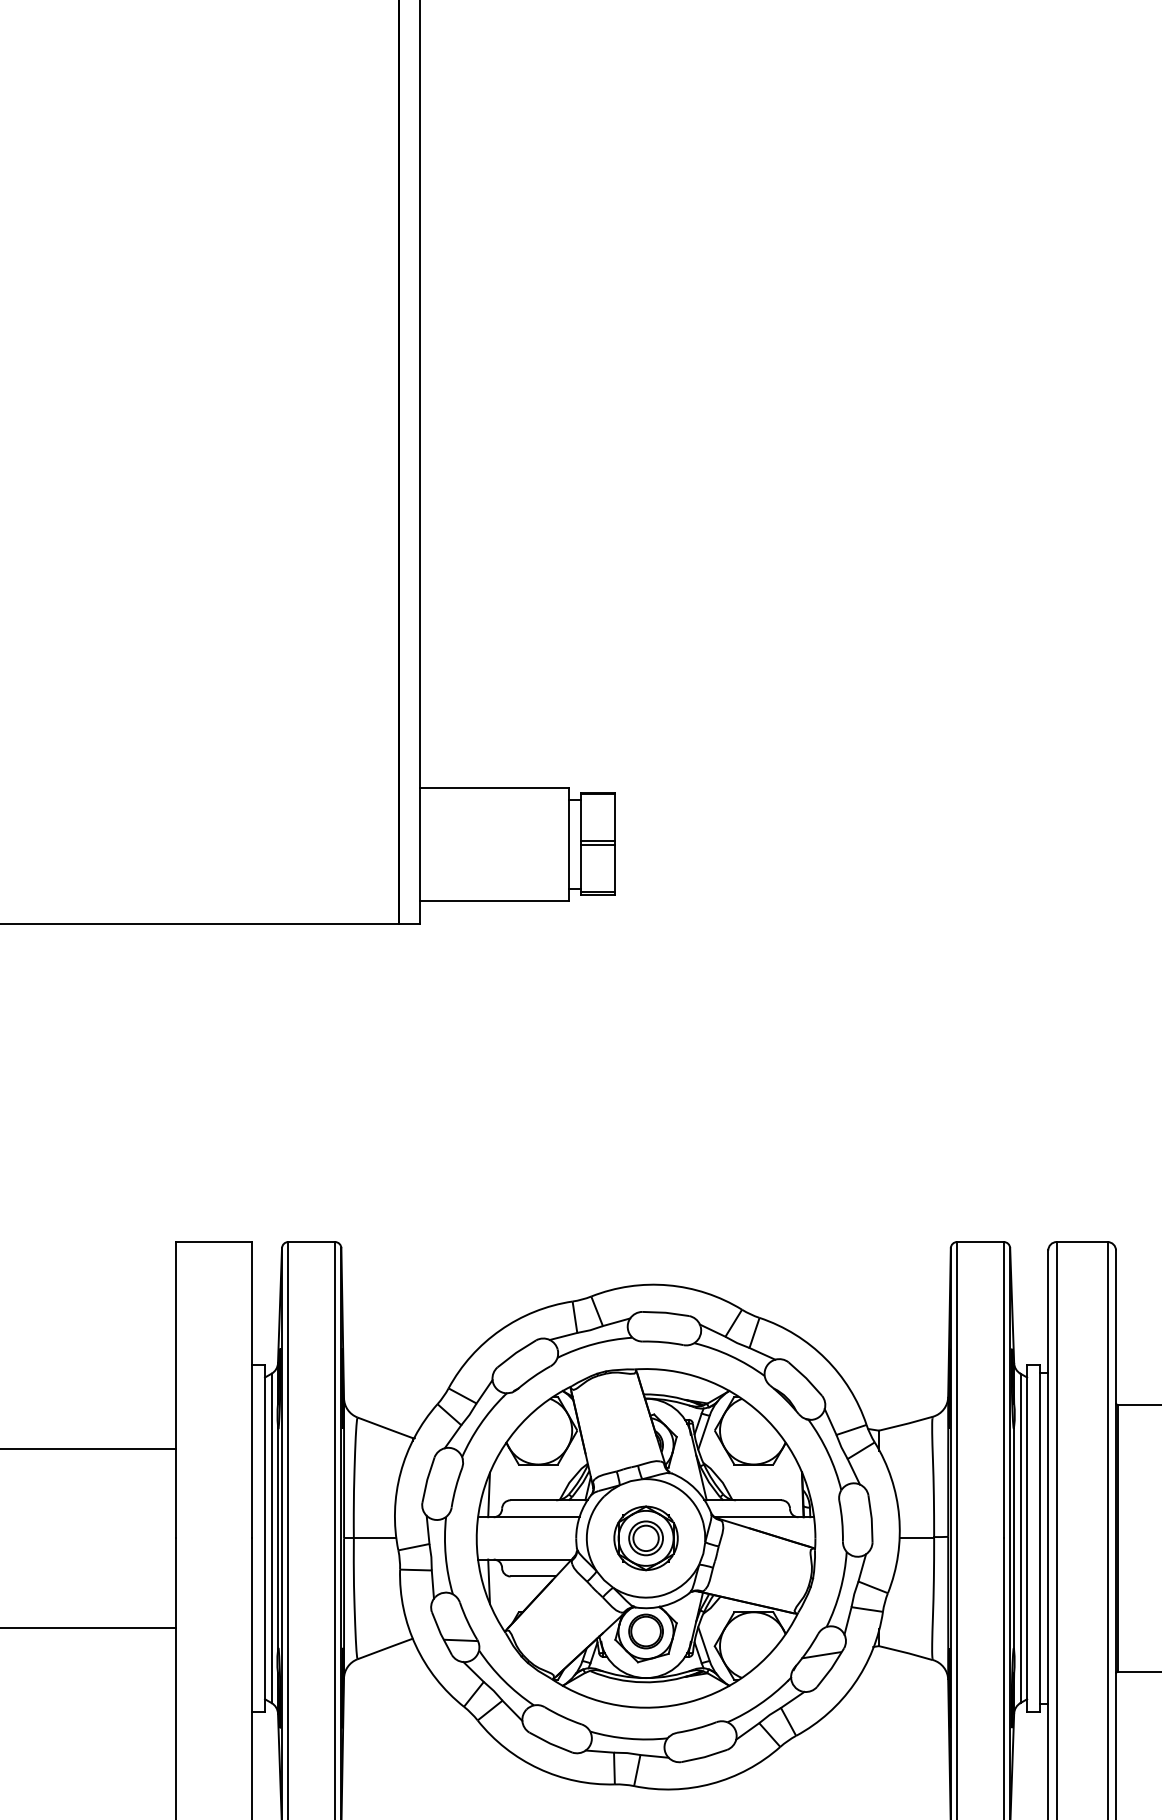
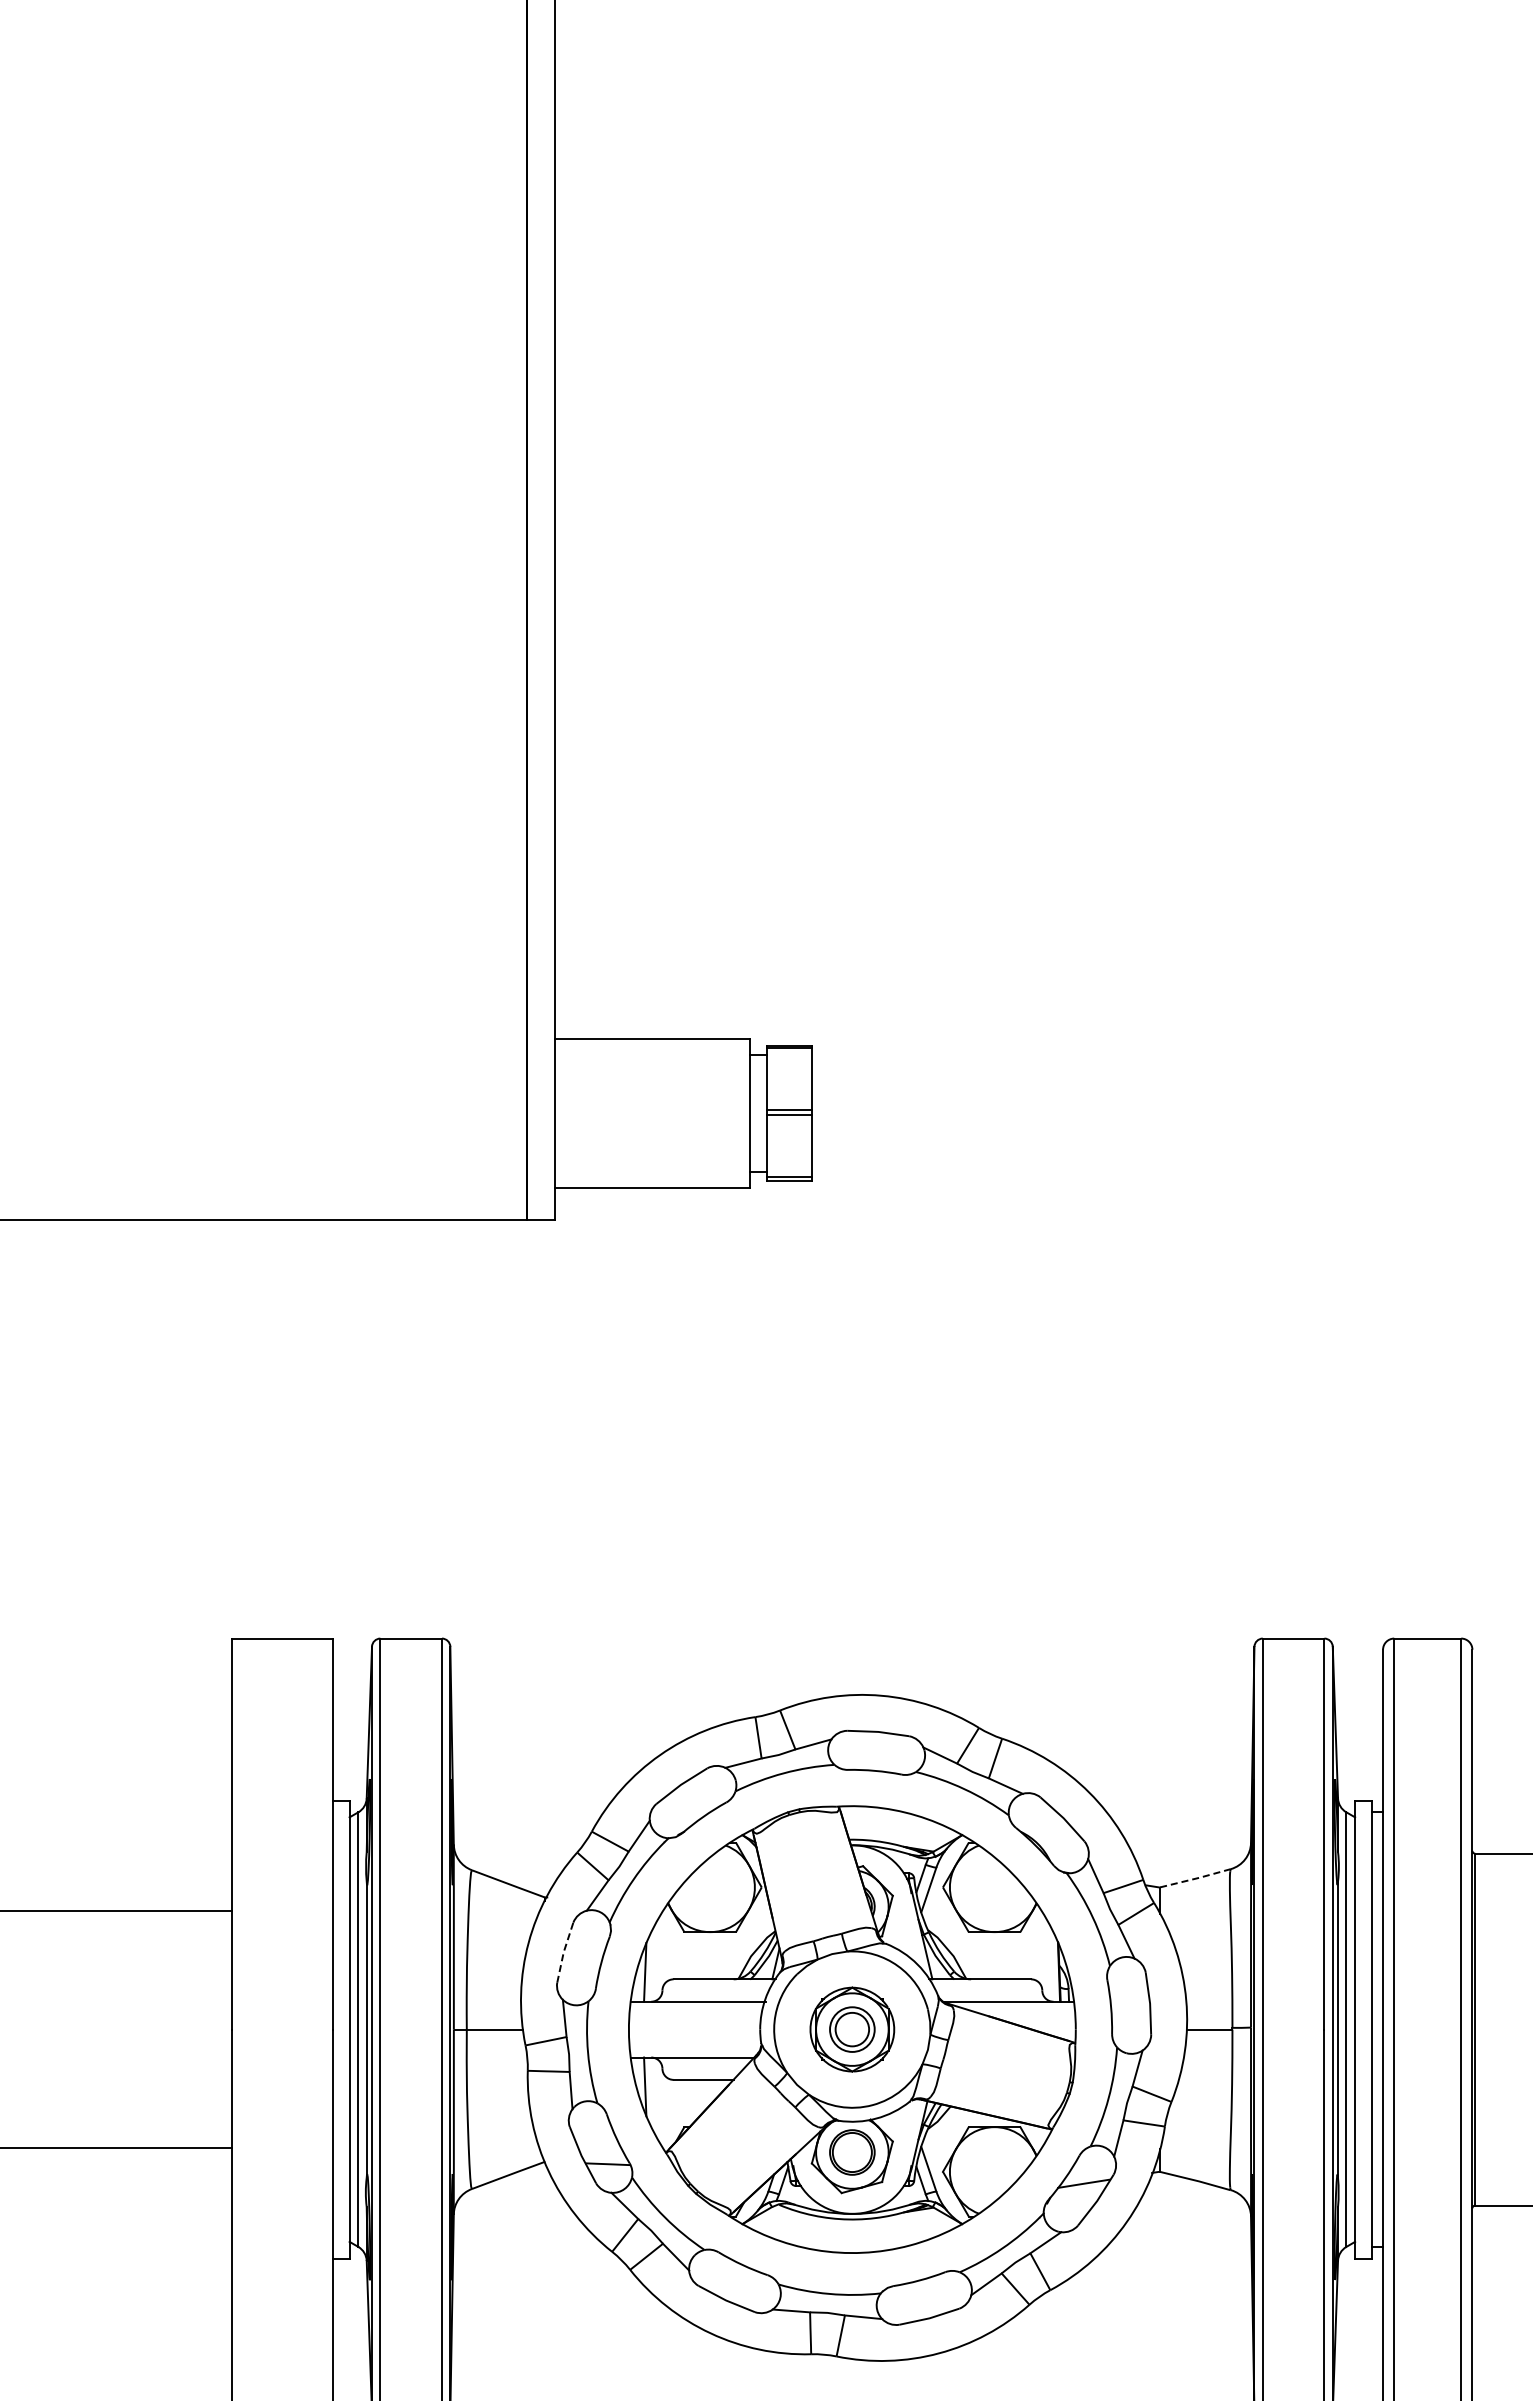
line: (906, 1423) -> (1195, 1878), solid -> dashed
line: (427, 1479) -> (563, 1952), solid -> dashed

